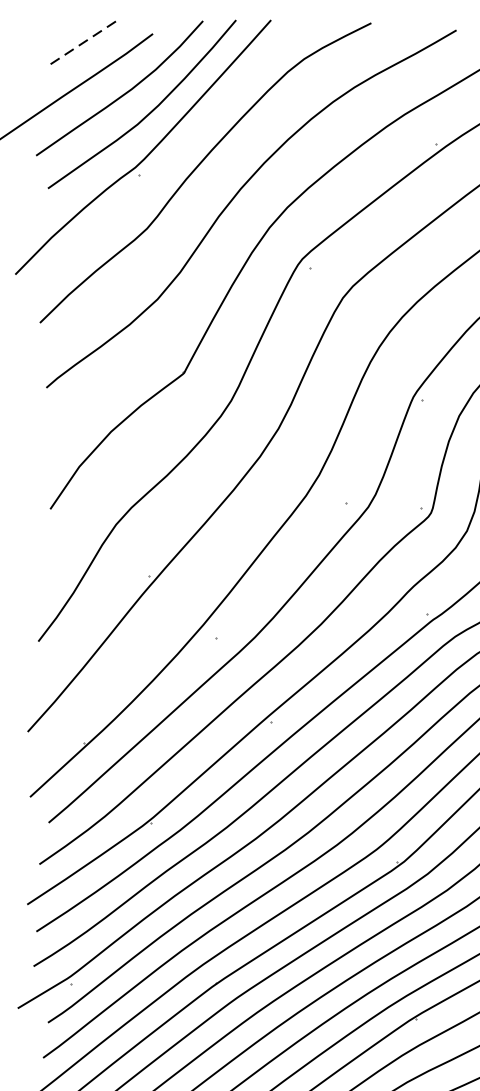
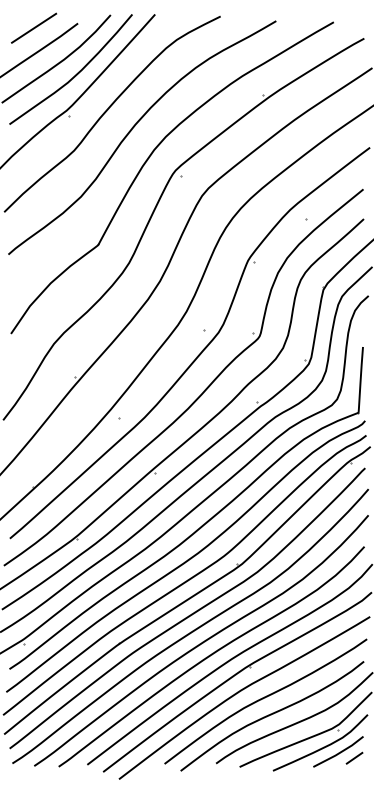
line: (86, 41) -> (34, 28), dashed -> solid

